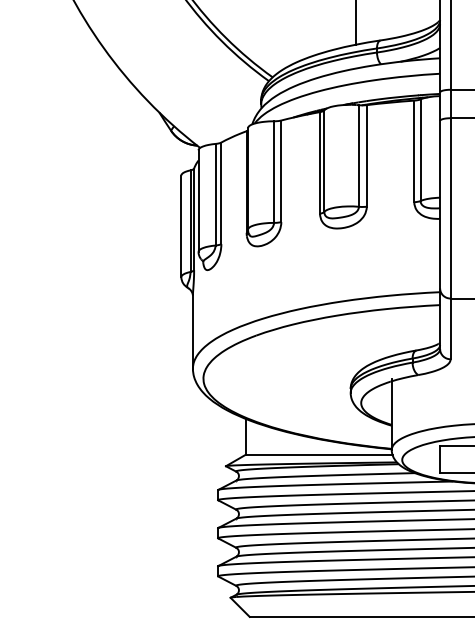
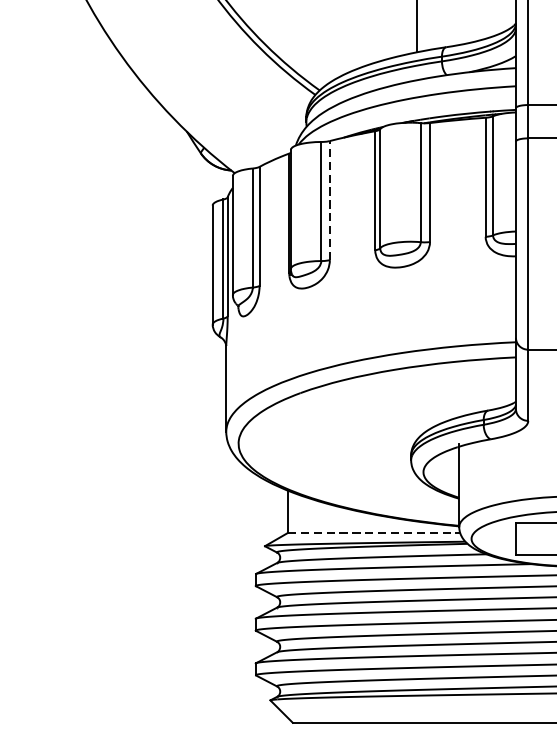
line: (281, 171) -> (330, 200), solid -> dashed
line: (319, 454) -> (374, 532), solid -> dashed

